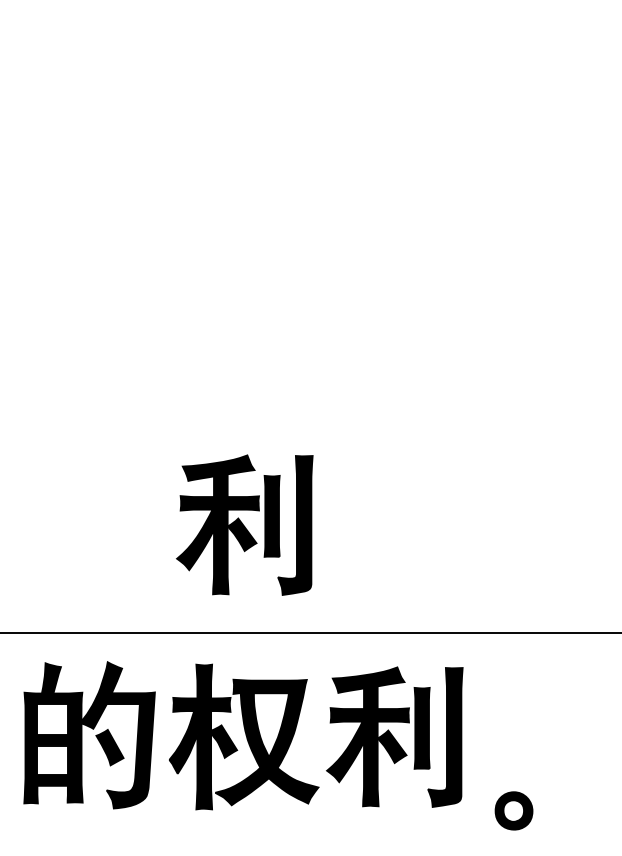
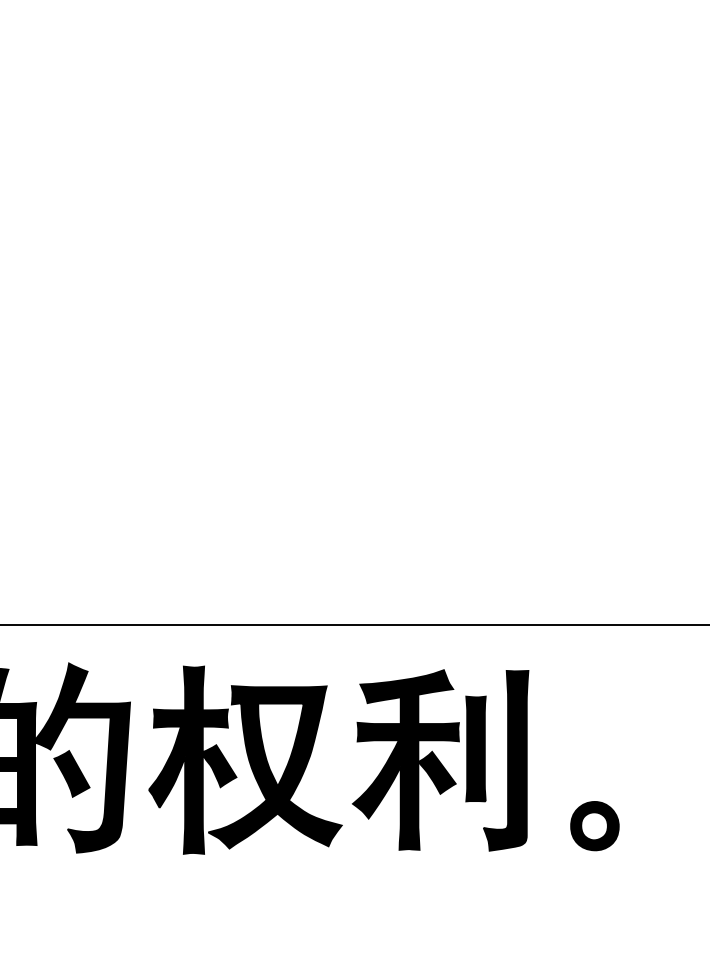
part: (244, 524) -> (246, 485), removed
part: (513, 810) -> (594, 825), moved

